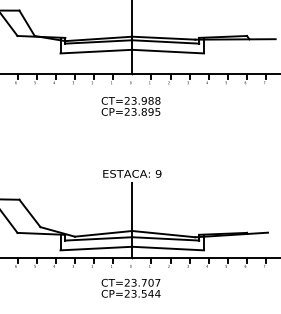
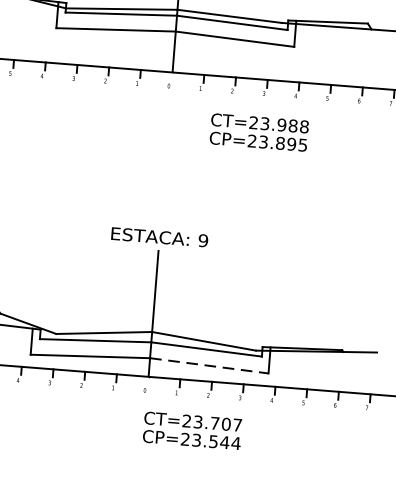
text: (130, 106) -> (258, 132), moved
line: (168, 248) -> (209, 365), solid -> dashed
text: (130, 287) -> (191, 429), moved

